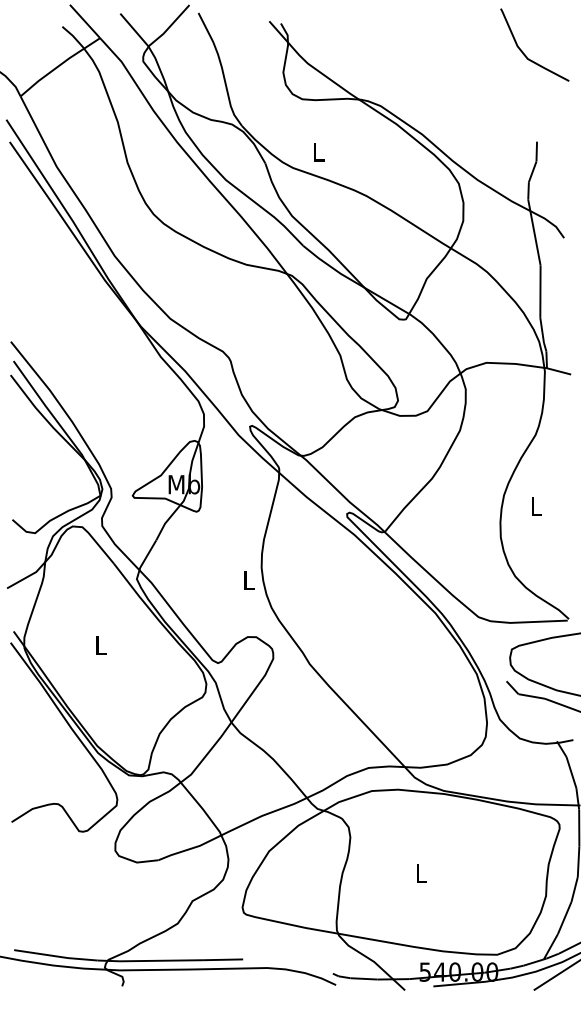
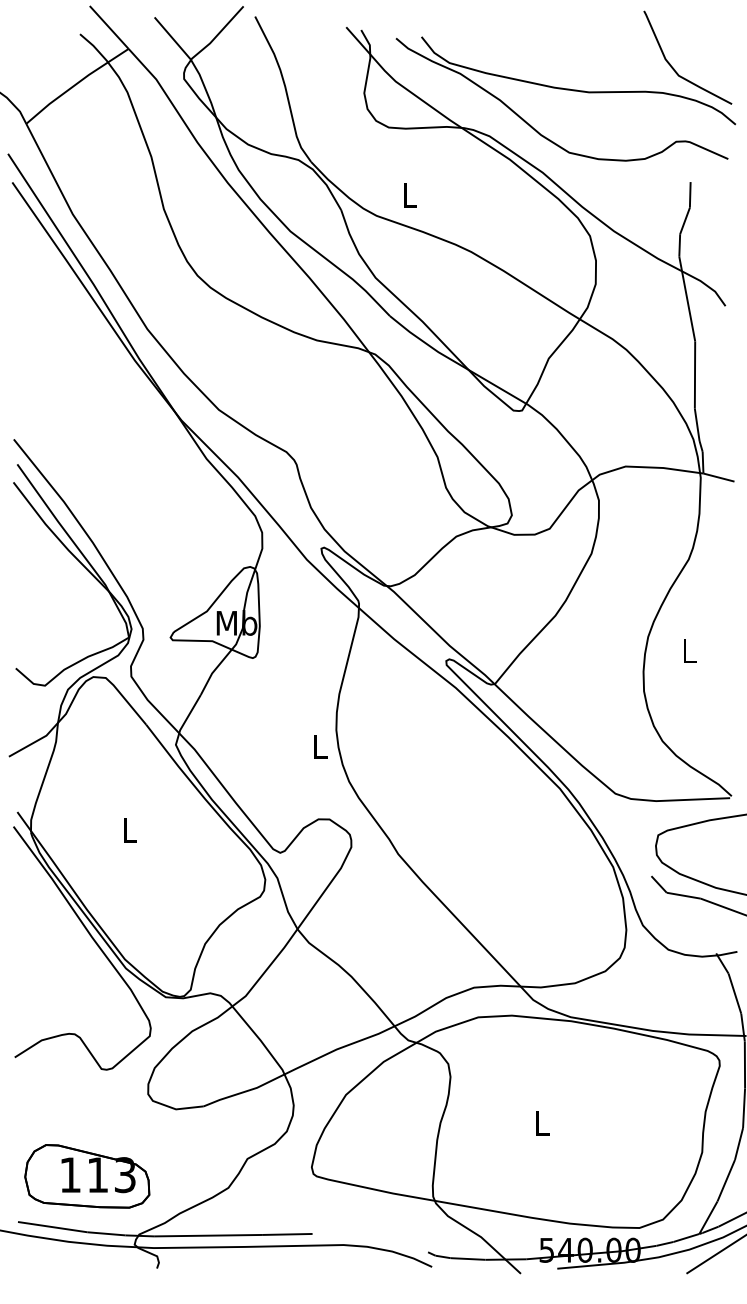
part: (439, 70) -> (565, 90), added
part: (68, 914) -> (87, 1176), added

